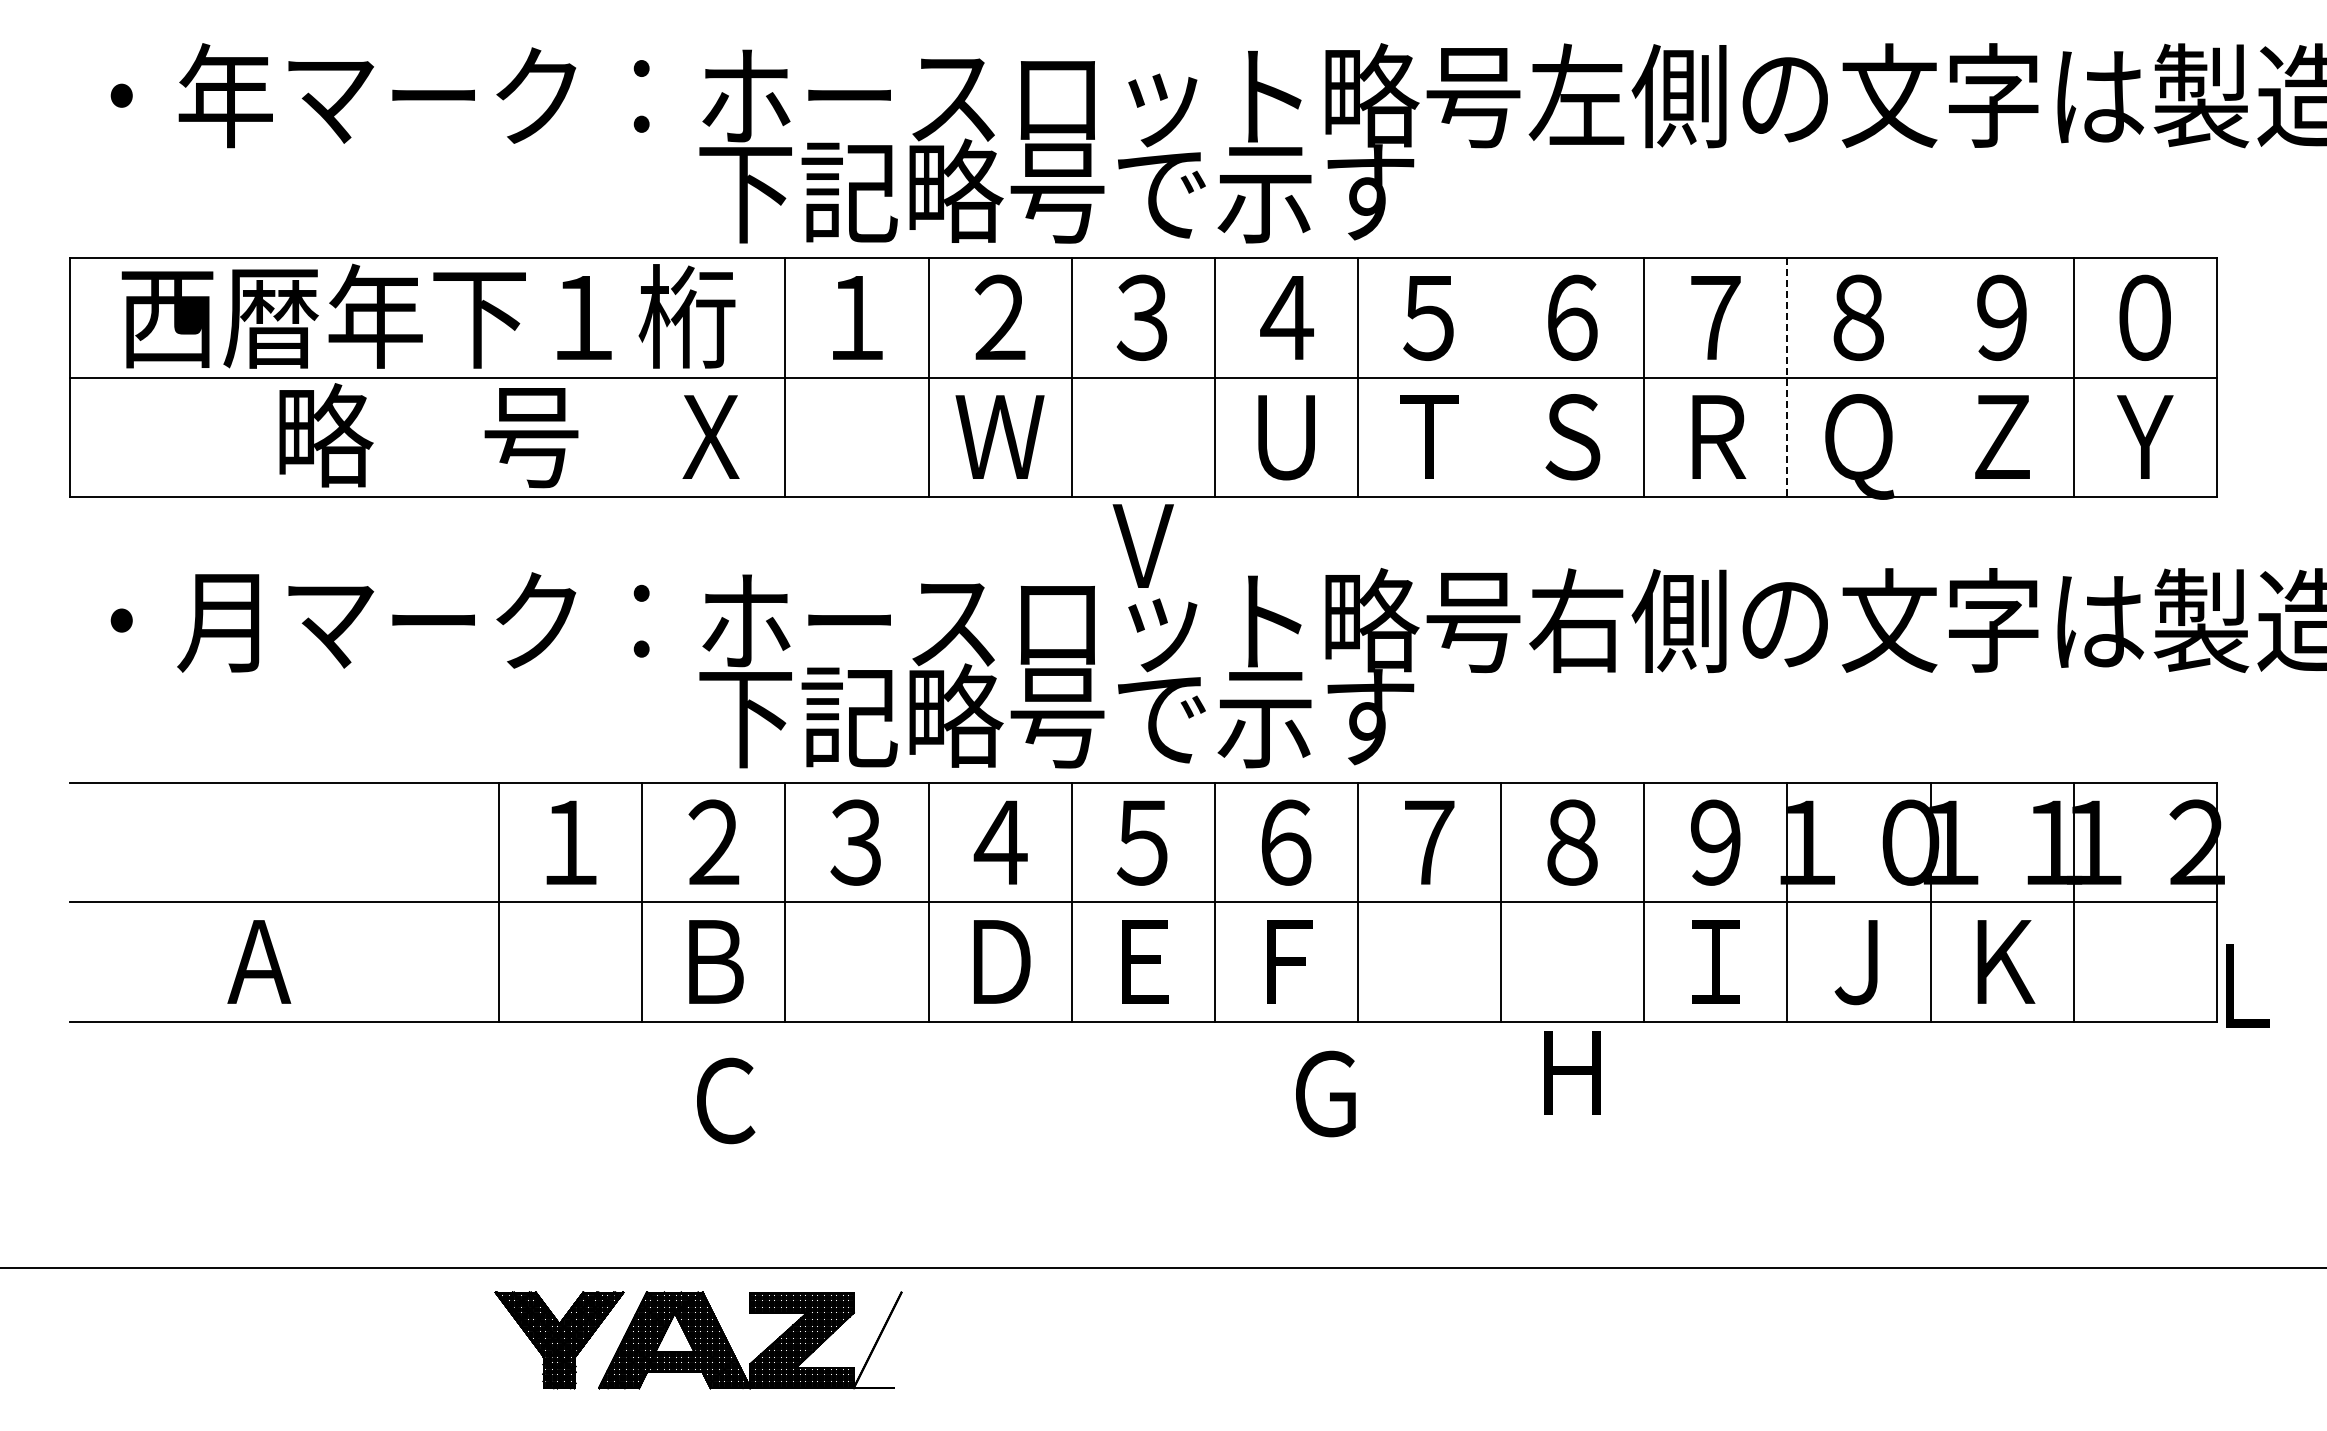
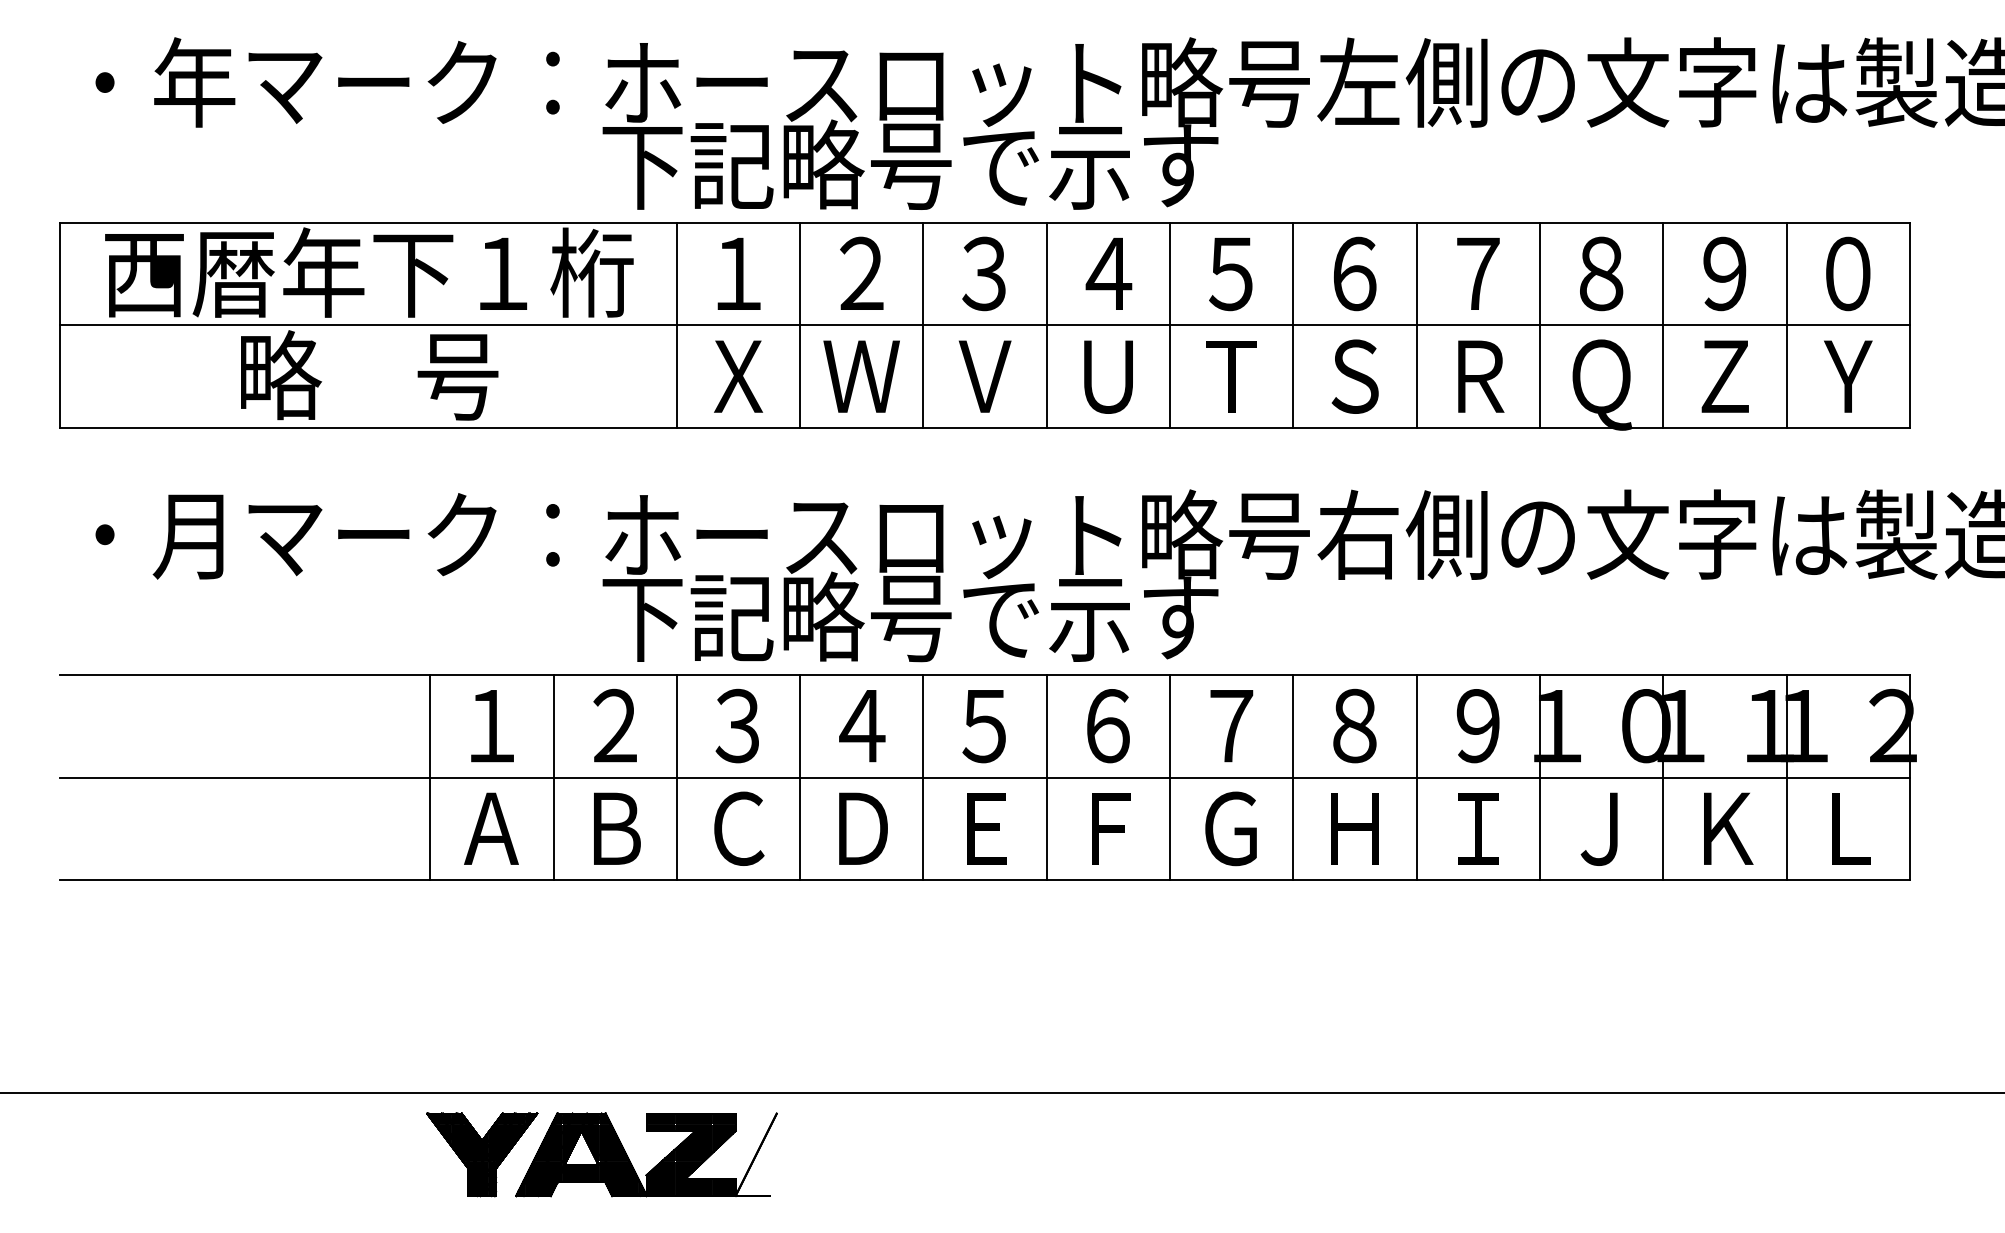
line: (1501, 377) -> (1293, 325), added
line: (1930, 377) -> (1663, 325), added
line: (1787, 378) -> (1540, 326), dashed -> solid
text: (710, 436) -> (738, 376), moved
text: (1142, 545) -> (984, 376), moved
text: (259, 961) -> (491, 828), moved
text: (2247, 985) -> (1851, 828), moved
text: (1572, 1072) -> (1354, 828), moved
text: (1325, 1093) -> (1230, 828), moved
text: (726, 1100) -> (739, 828), moved

